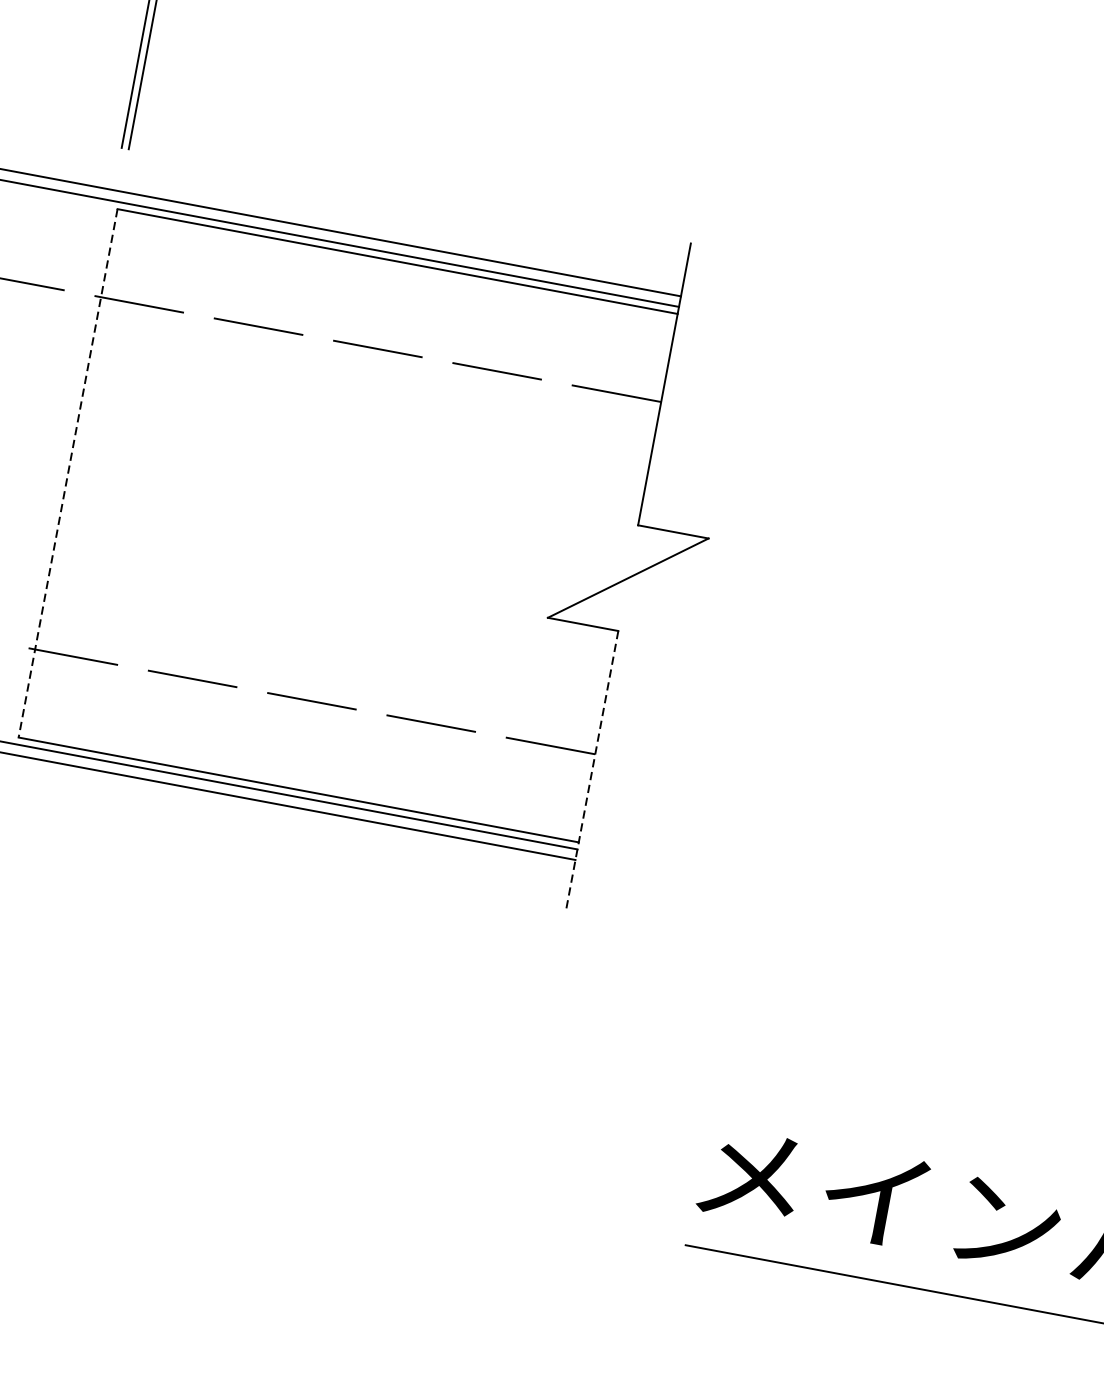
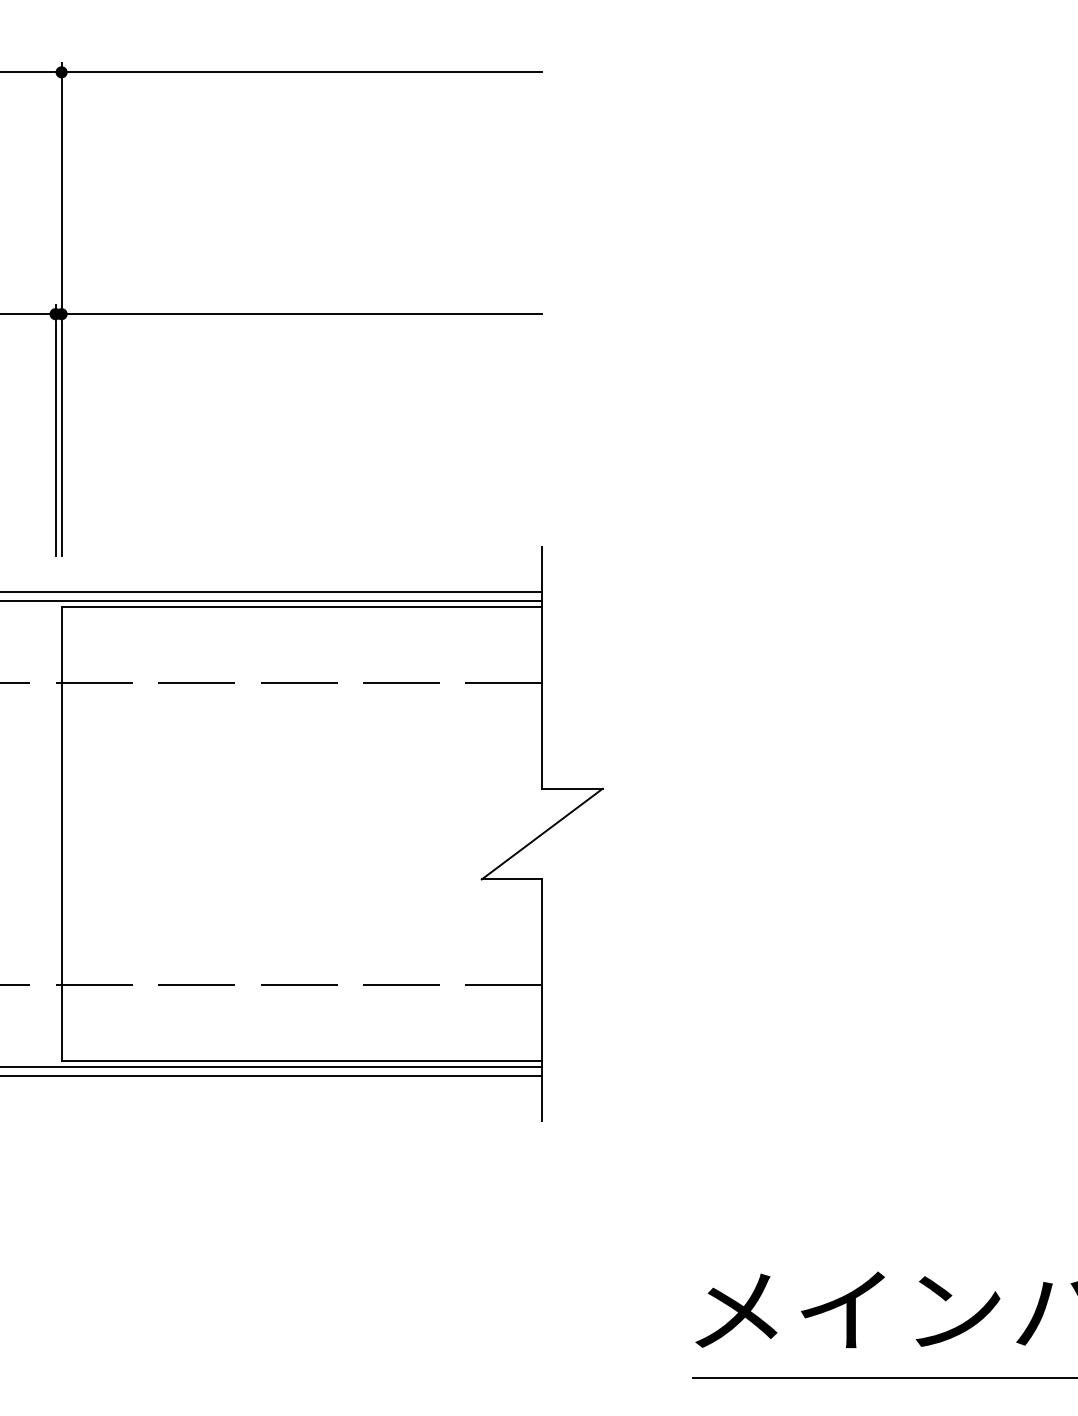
line: (67, 473) -> (61, 834), dashed -> solid
line: (592, 772) -> (542, 1000), dashed -> solid

